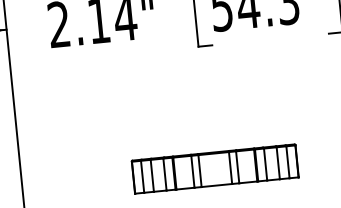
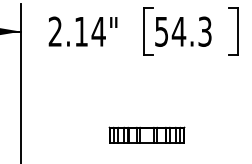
part: (214, 167) -> (146, 134), size x0.7

